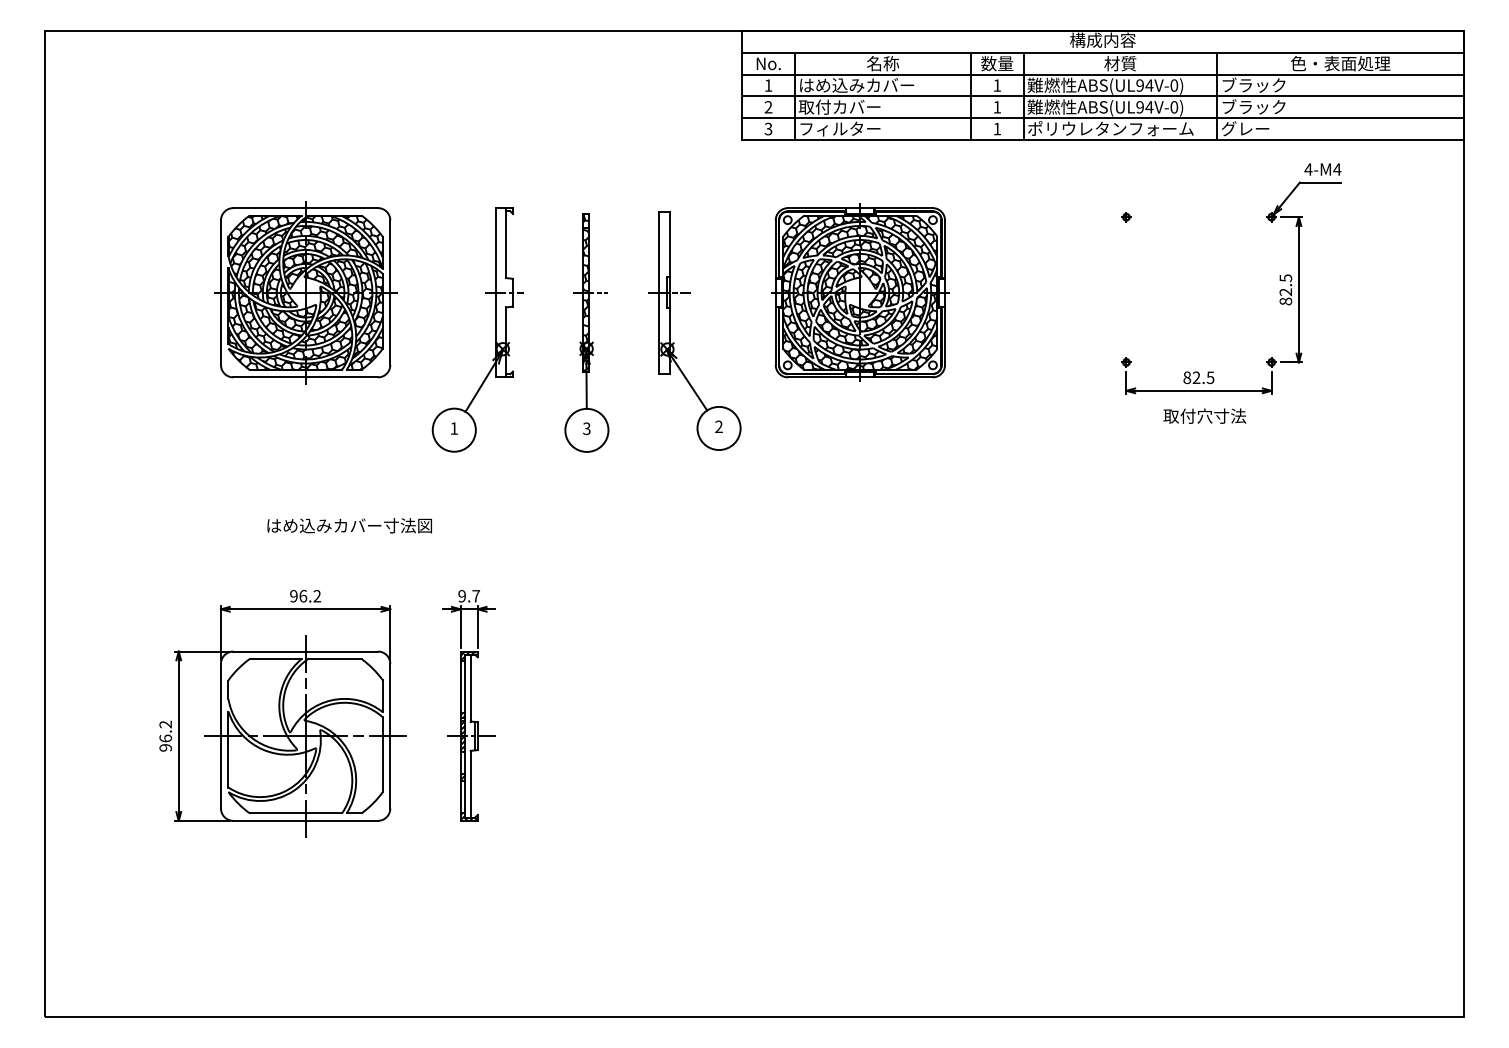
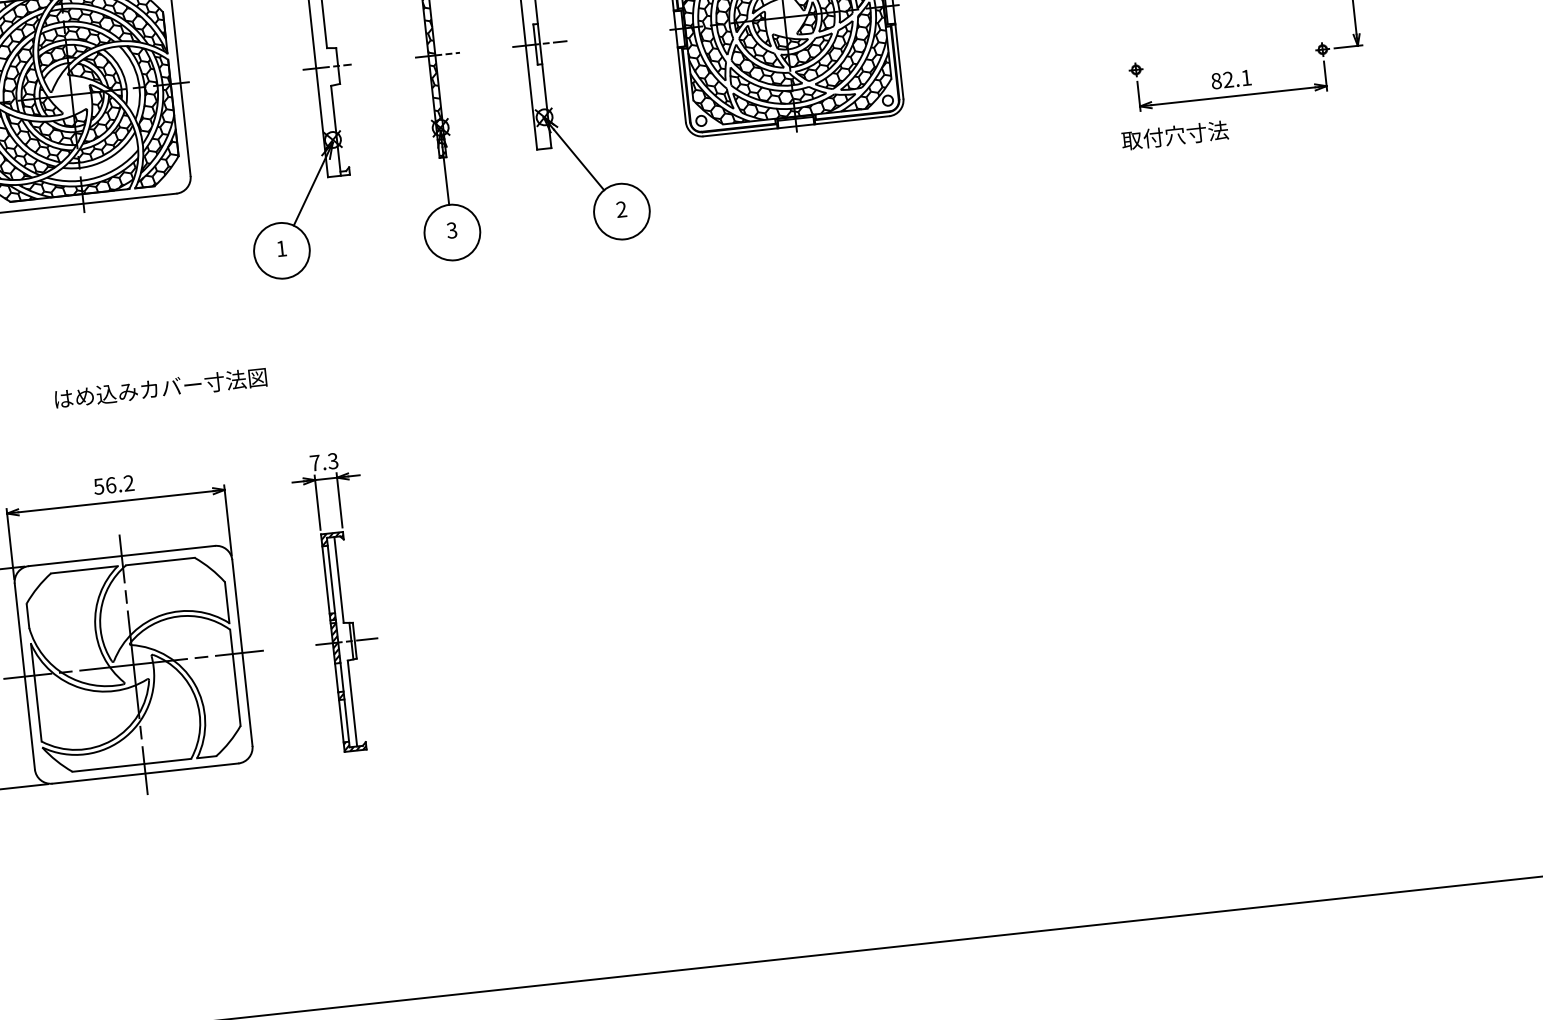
hatch: (294, 276) -> (55, 75), removed
hatch: (347, 285) -> (124, 79), removed
hatch: (318, 344) -> (95, 159), removed
text: (1210, 377) -> (1246, 77), 82.5 -> 82.1
text: (1204, 415) -> (1174, 134), moved
text: (293, 596) -> (98, 486), 96.2 -> 56.2
text: (469, 596) -> (324, 462), 9.7 -> 7.3

